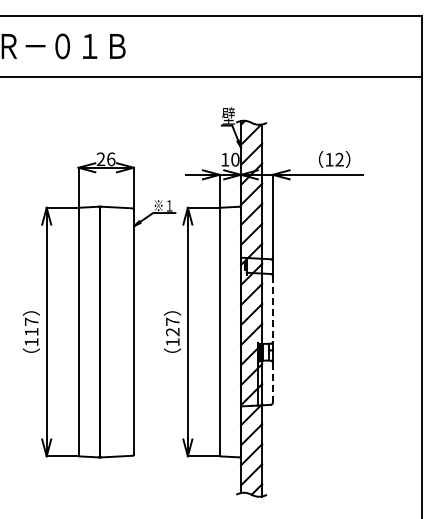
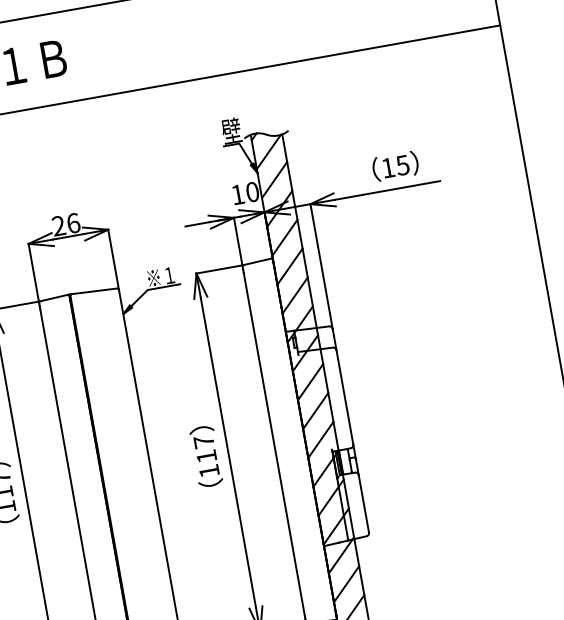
text: (339, 159) -> (402, 164), 12 -> 15
line: (272, 308) -> (344, 396), dashed -> solid
text: (172, 332) -> (206, 457), 127 -> 117
line: (272, 382) -> (363, 503), dashed -> solid

